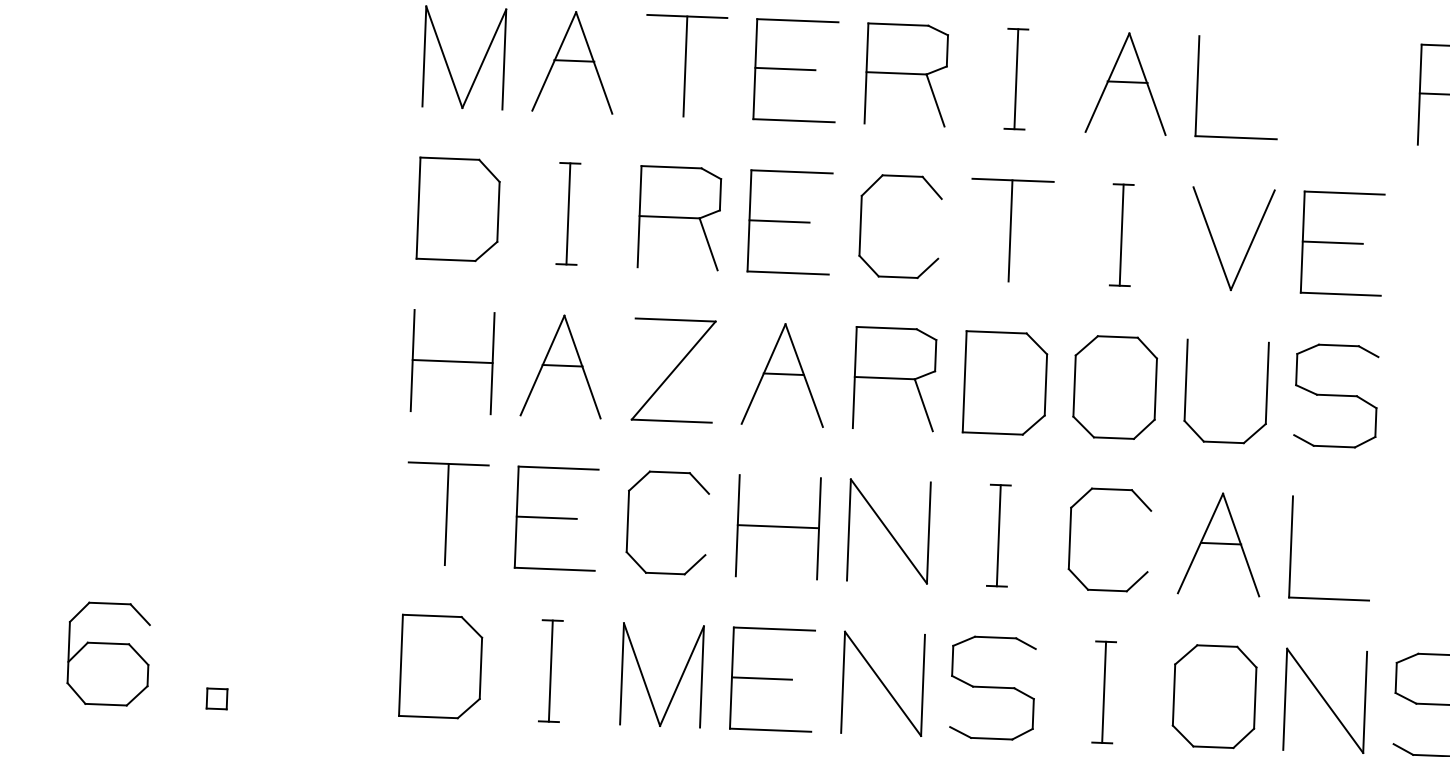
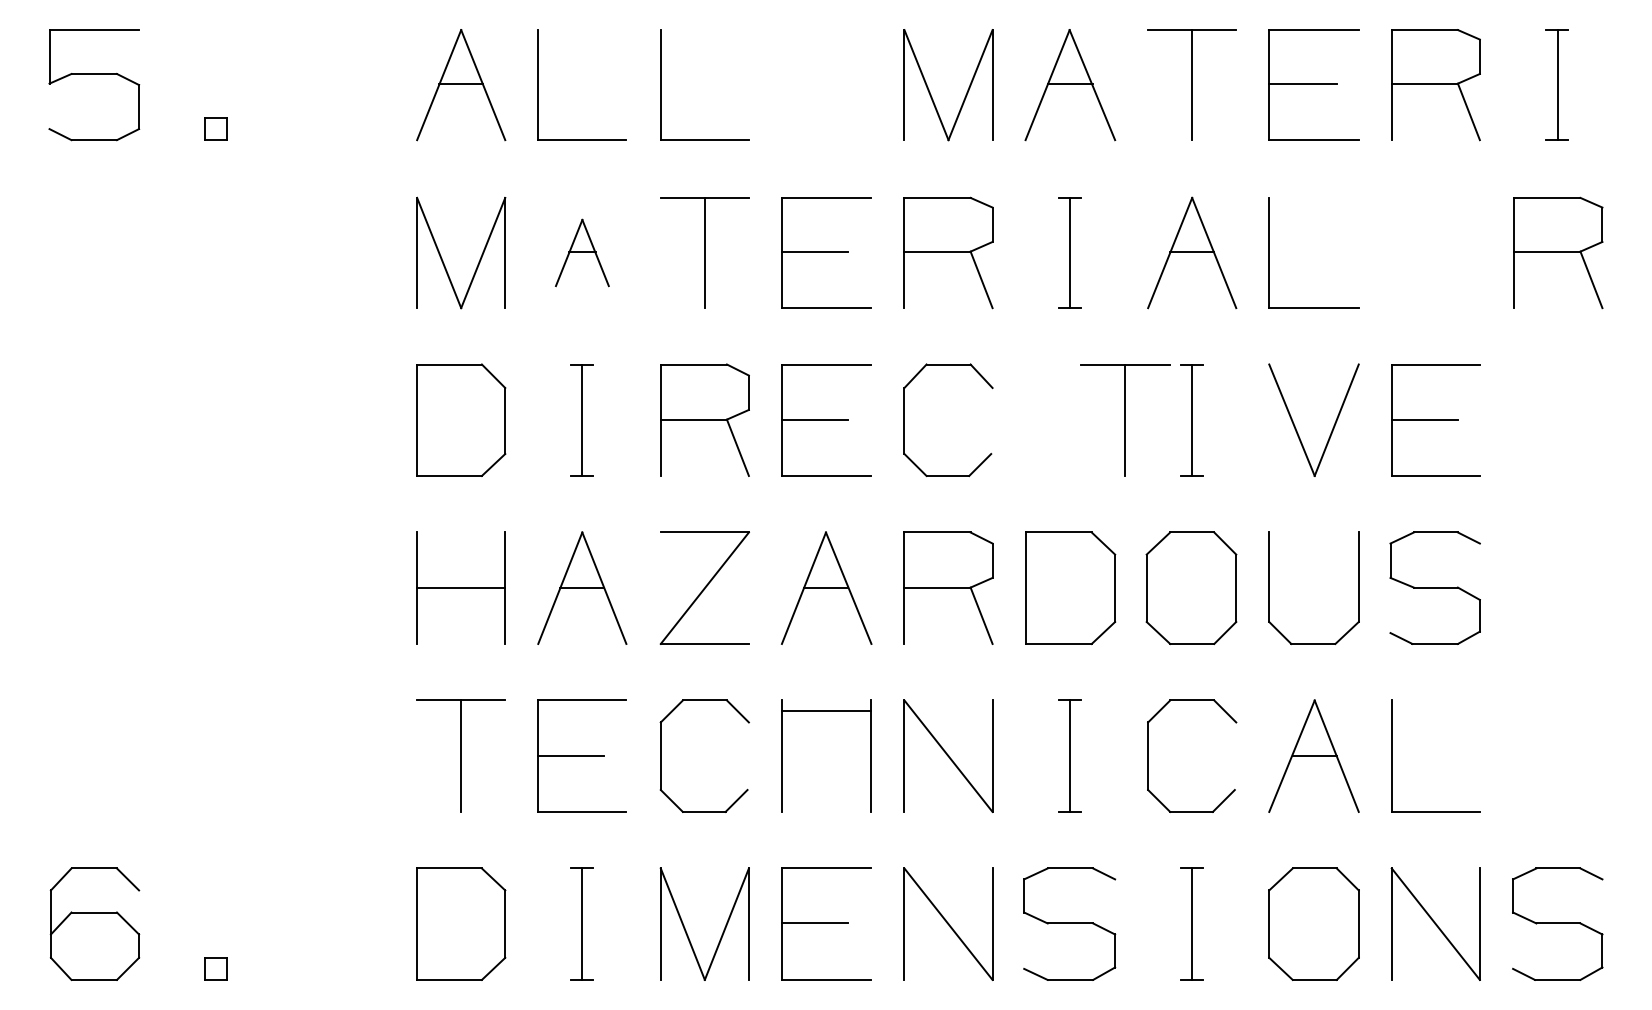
part: (574, 61) -> (582, 252), size x0.6
part: (1011, 231) -> (1125, 420), moved
line: (778, 526) -> (826, 710), moved

